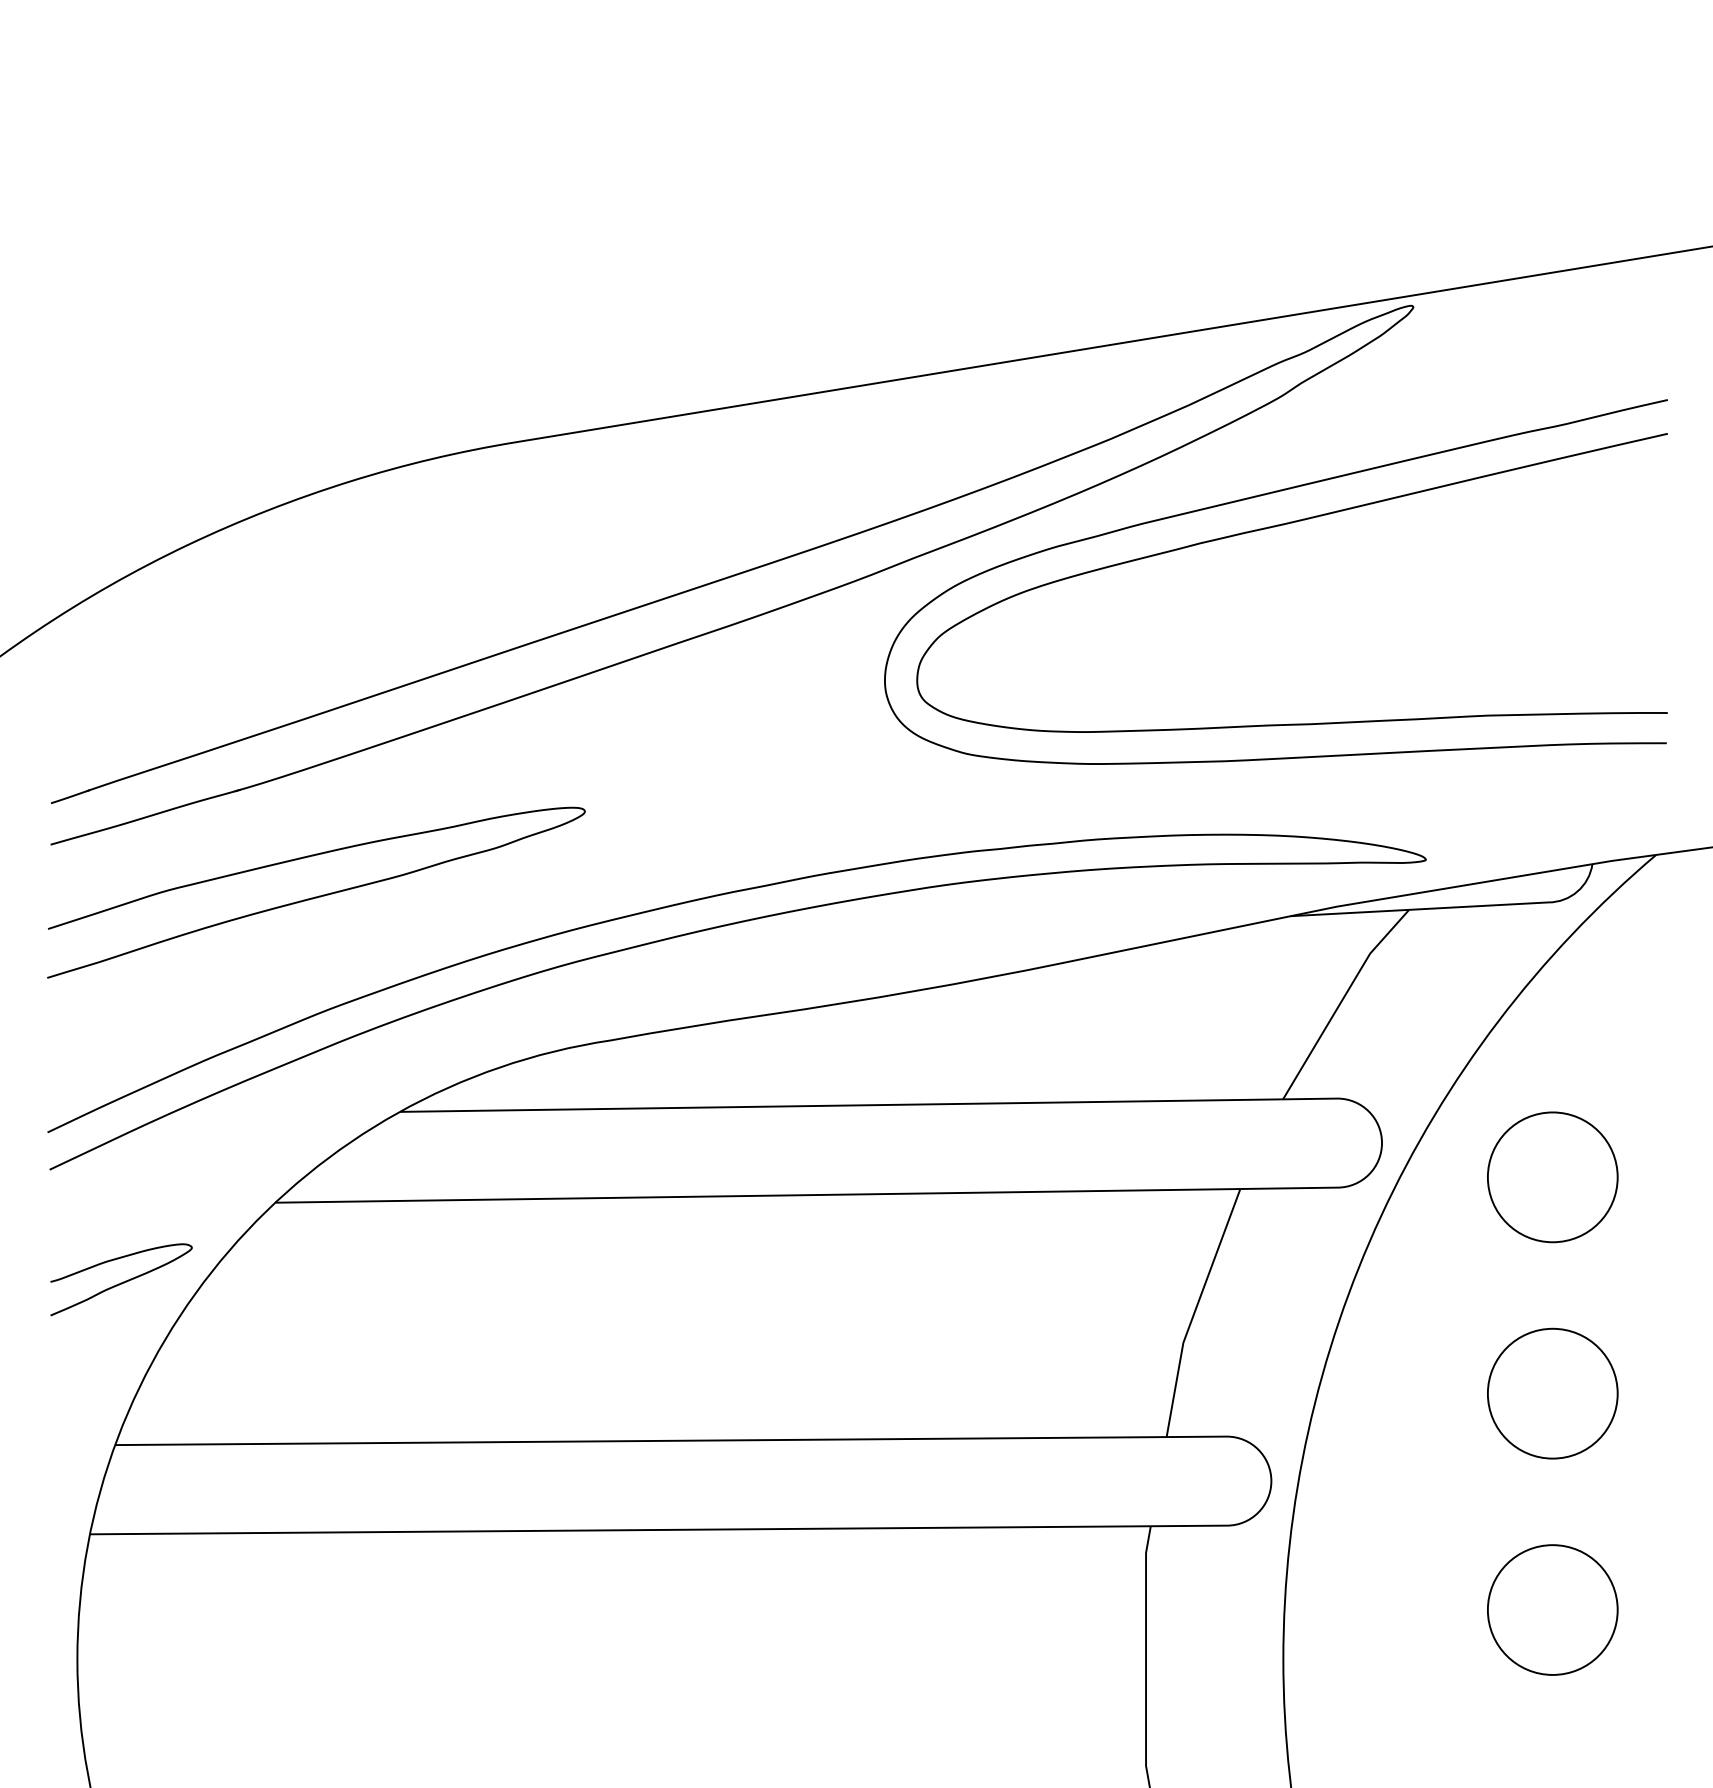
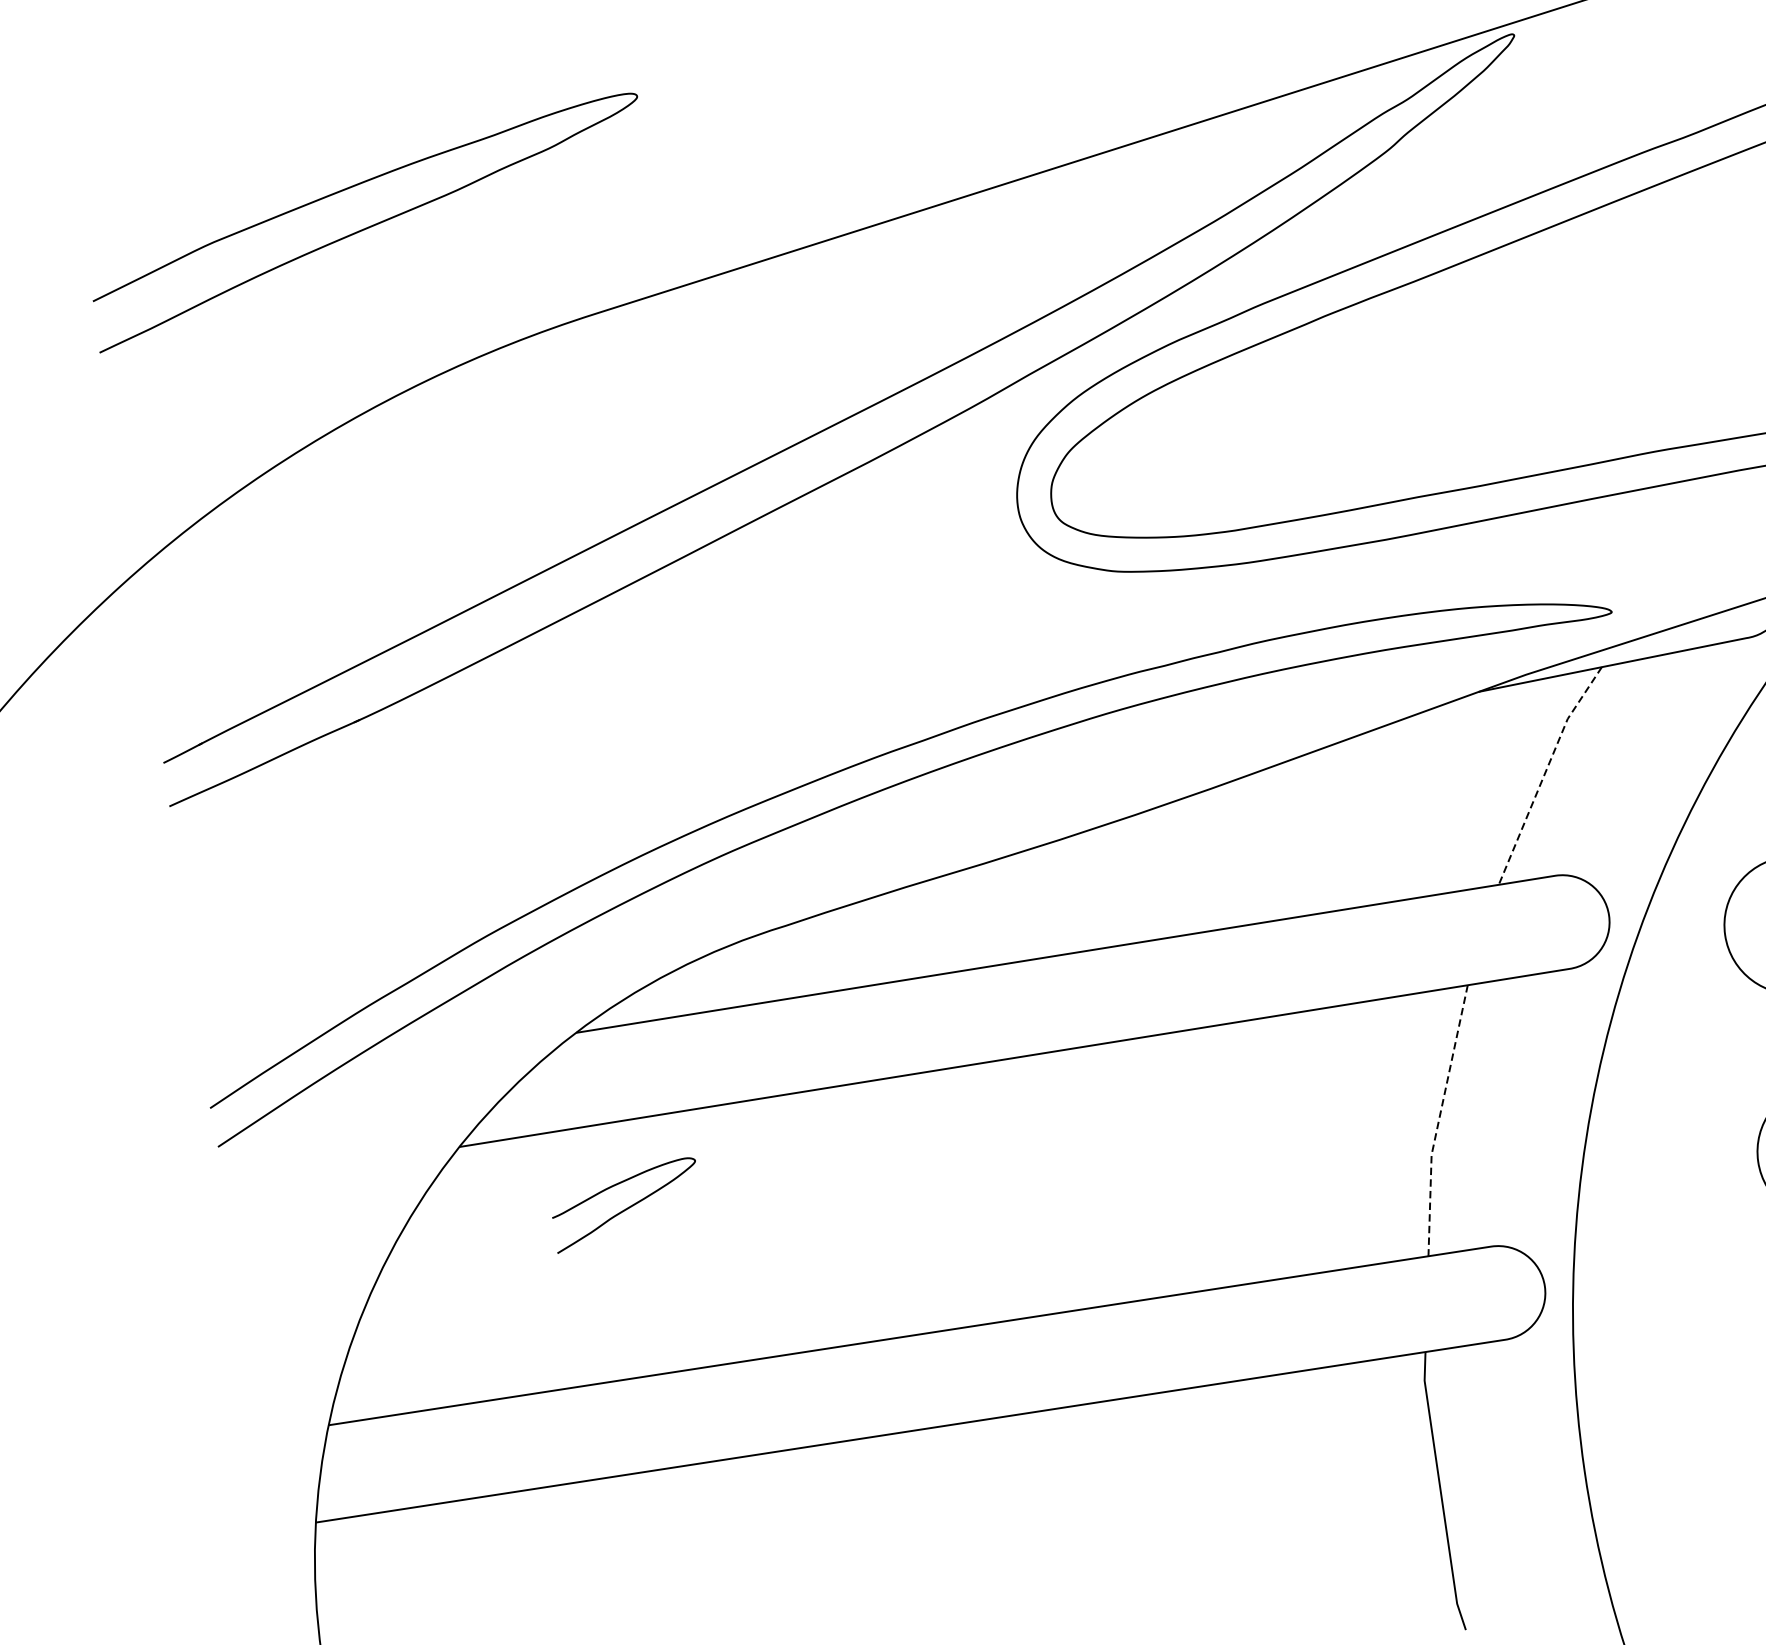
curve: (316, 896) -> (369, 226), moved
line: (1341, 1000) -> (1544, 772), solid -> dashed
curve: (123, 1281) -> (628, 1206), moved
line: (1194, 1311) -> (1438, 1120), solid -> dashed

